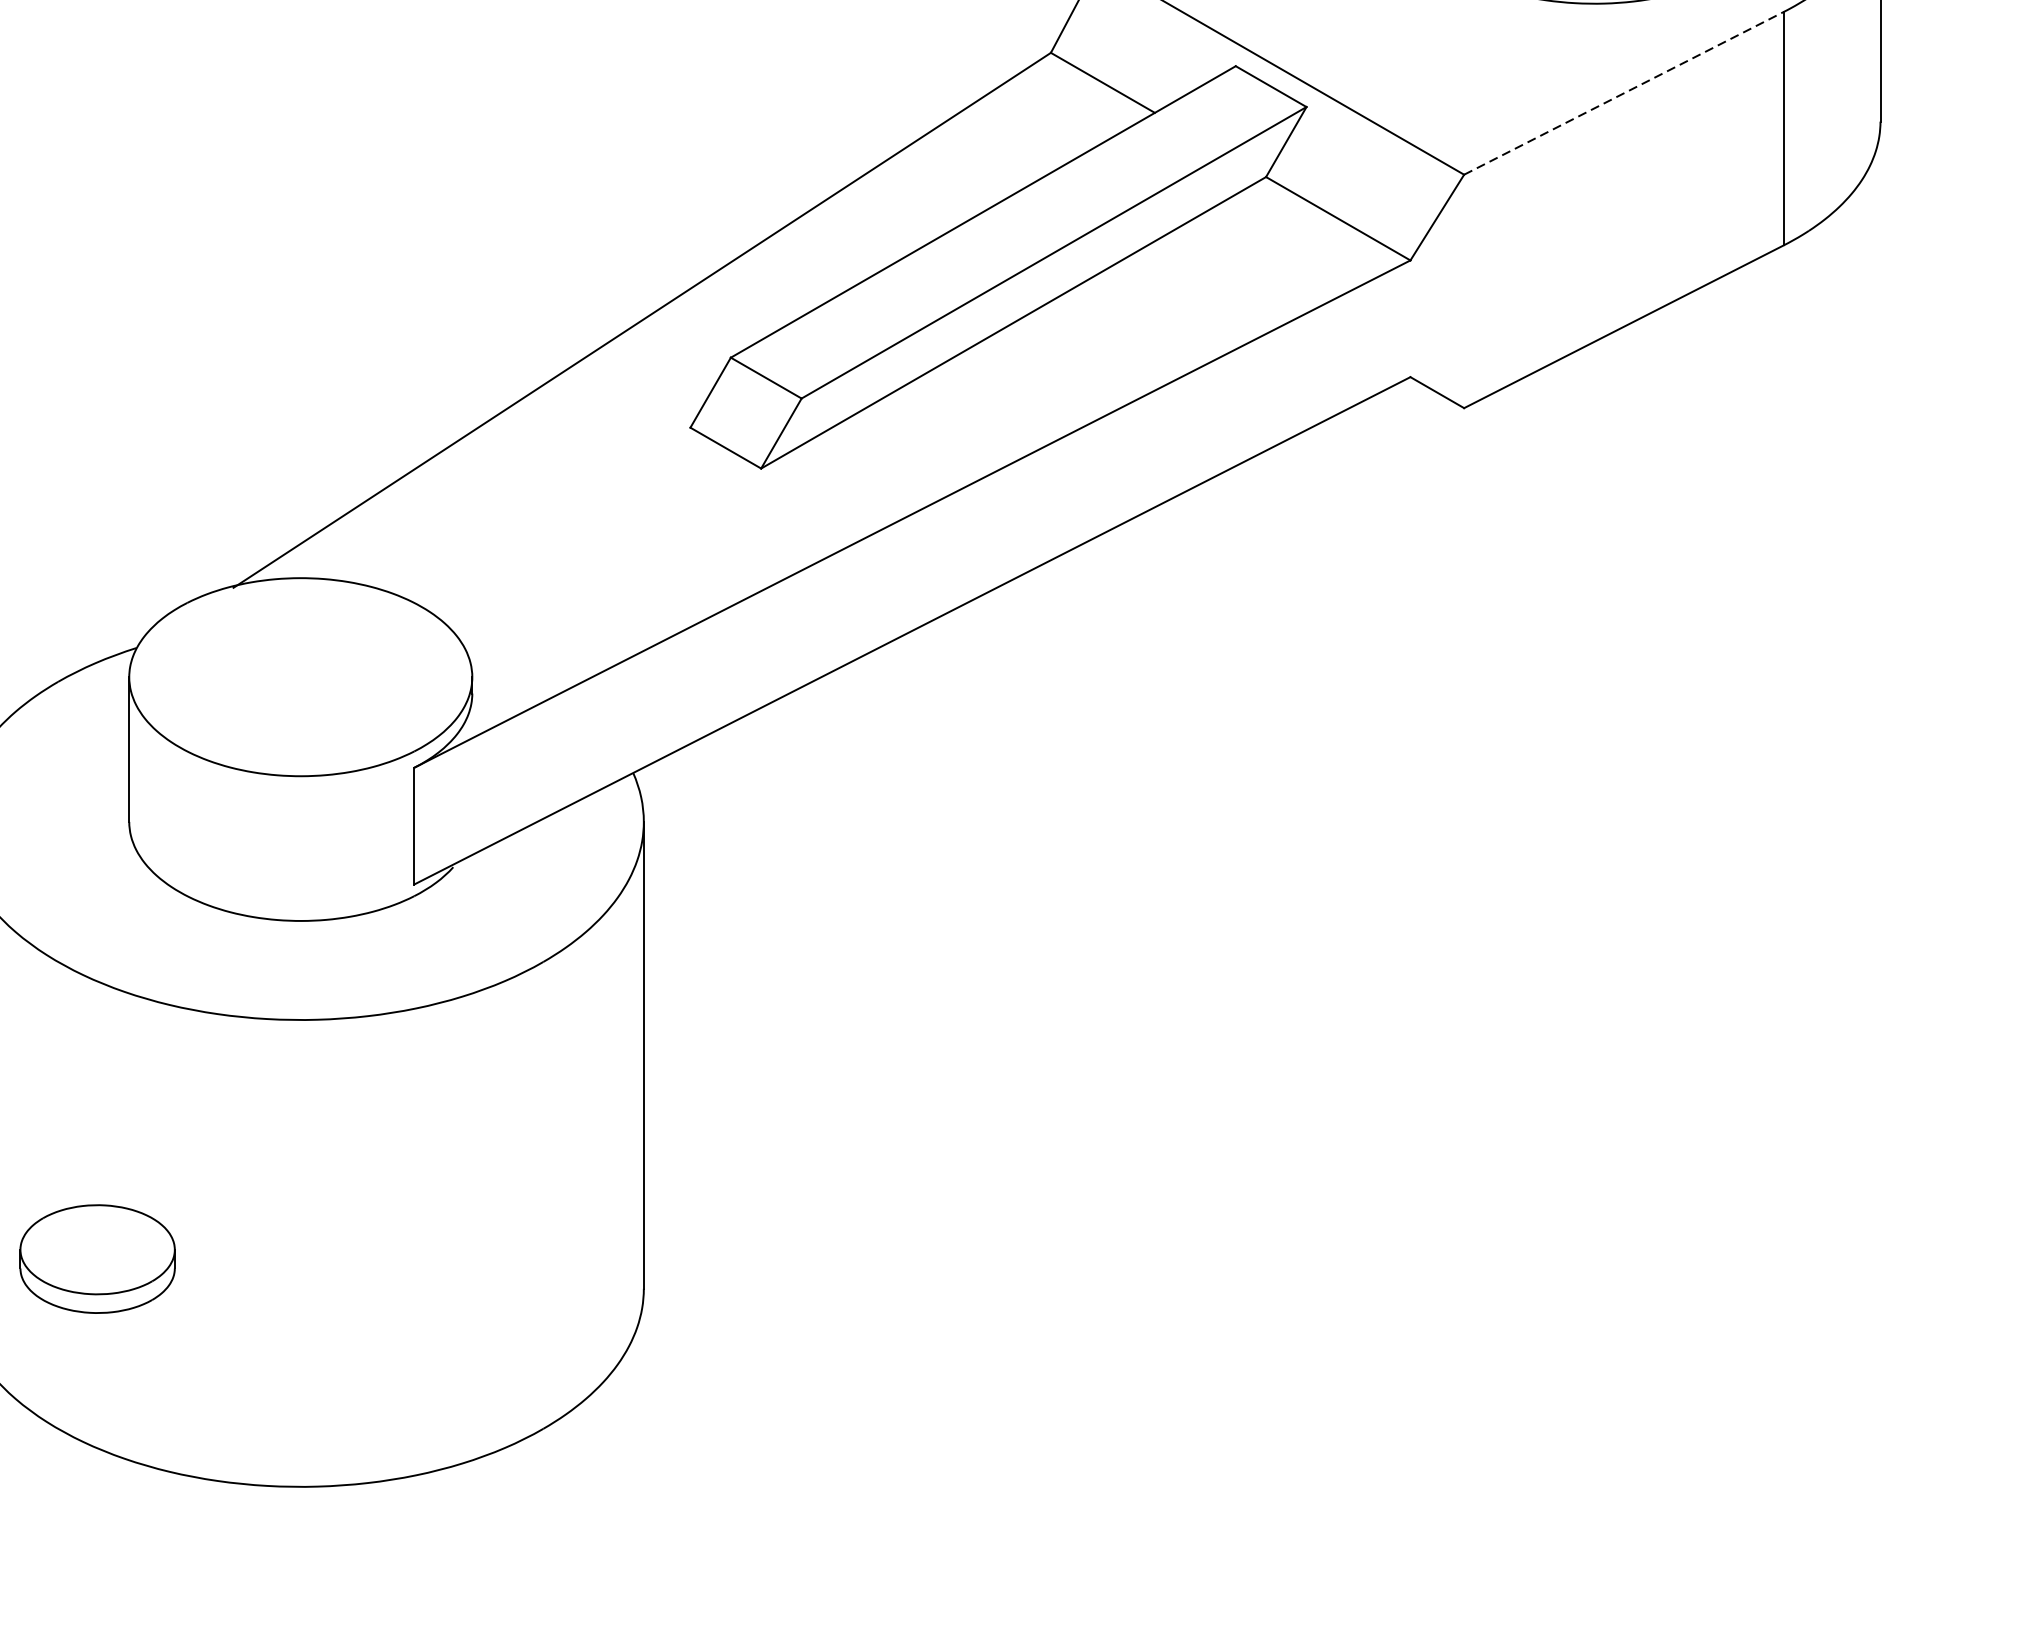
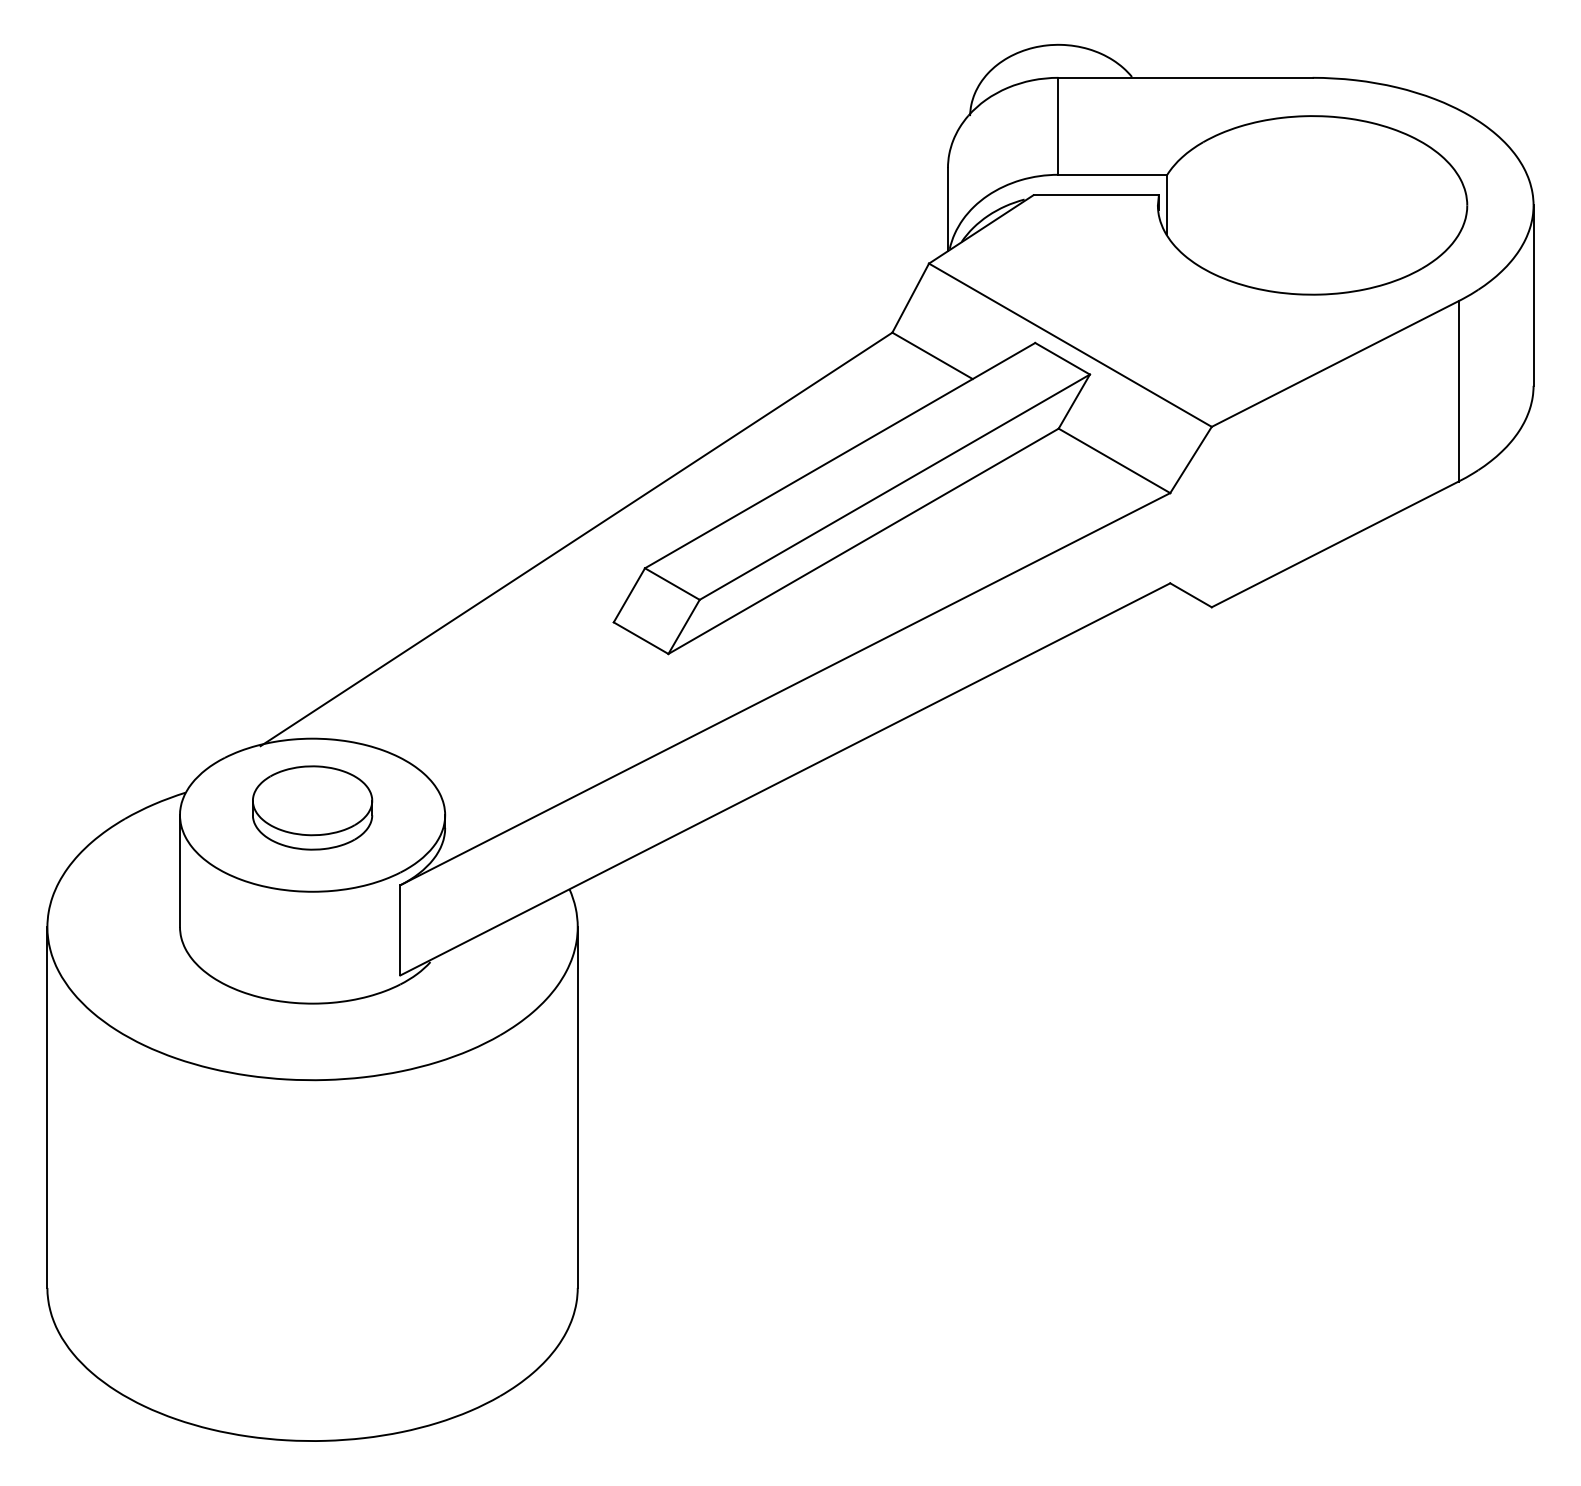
line: (1624, 92) -> (1335, 363), dashed -> solid
part: (97, 1258) -> (312, 807), moved

